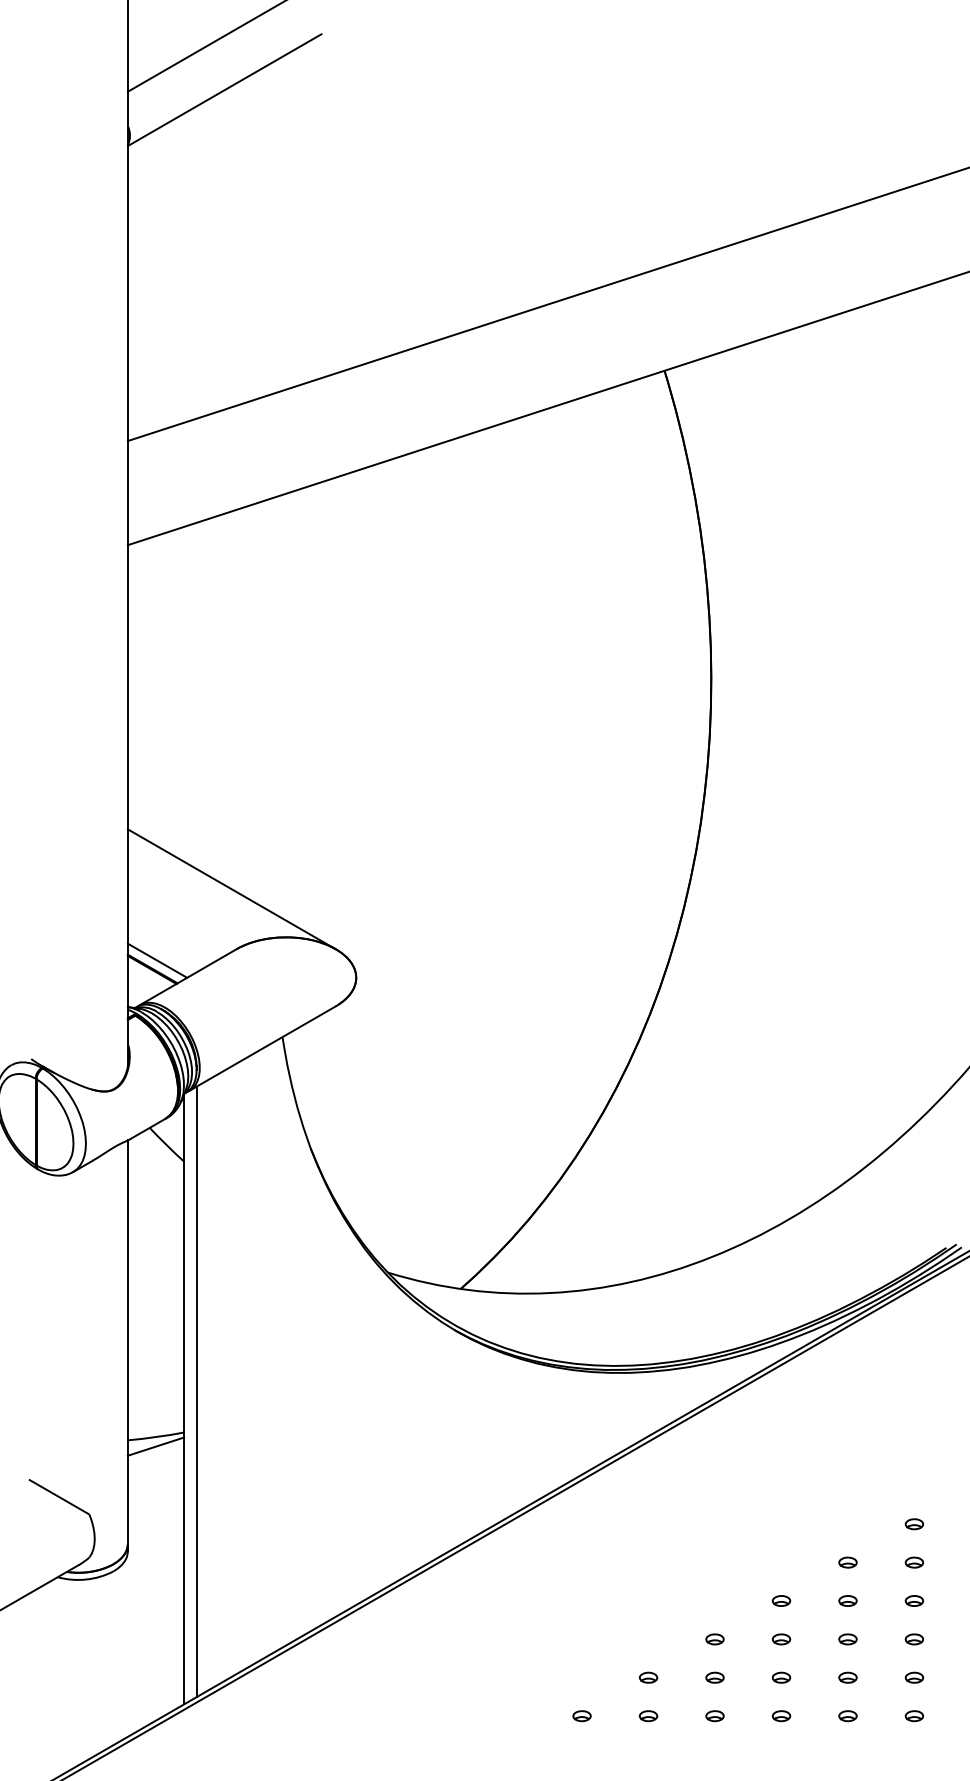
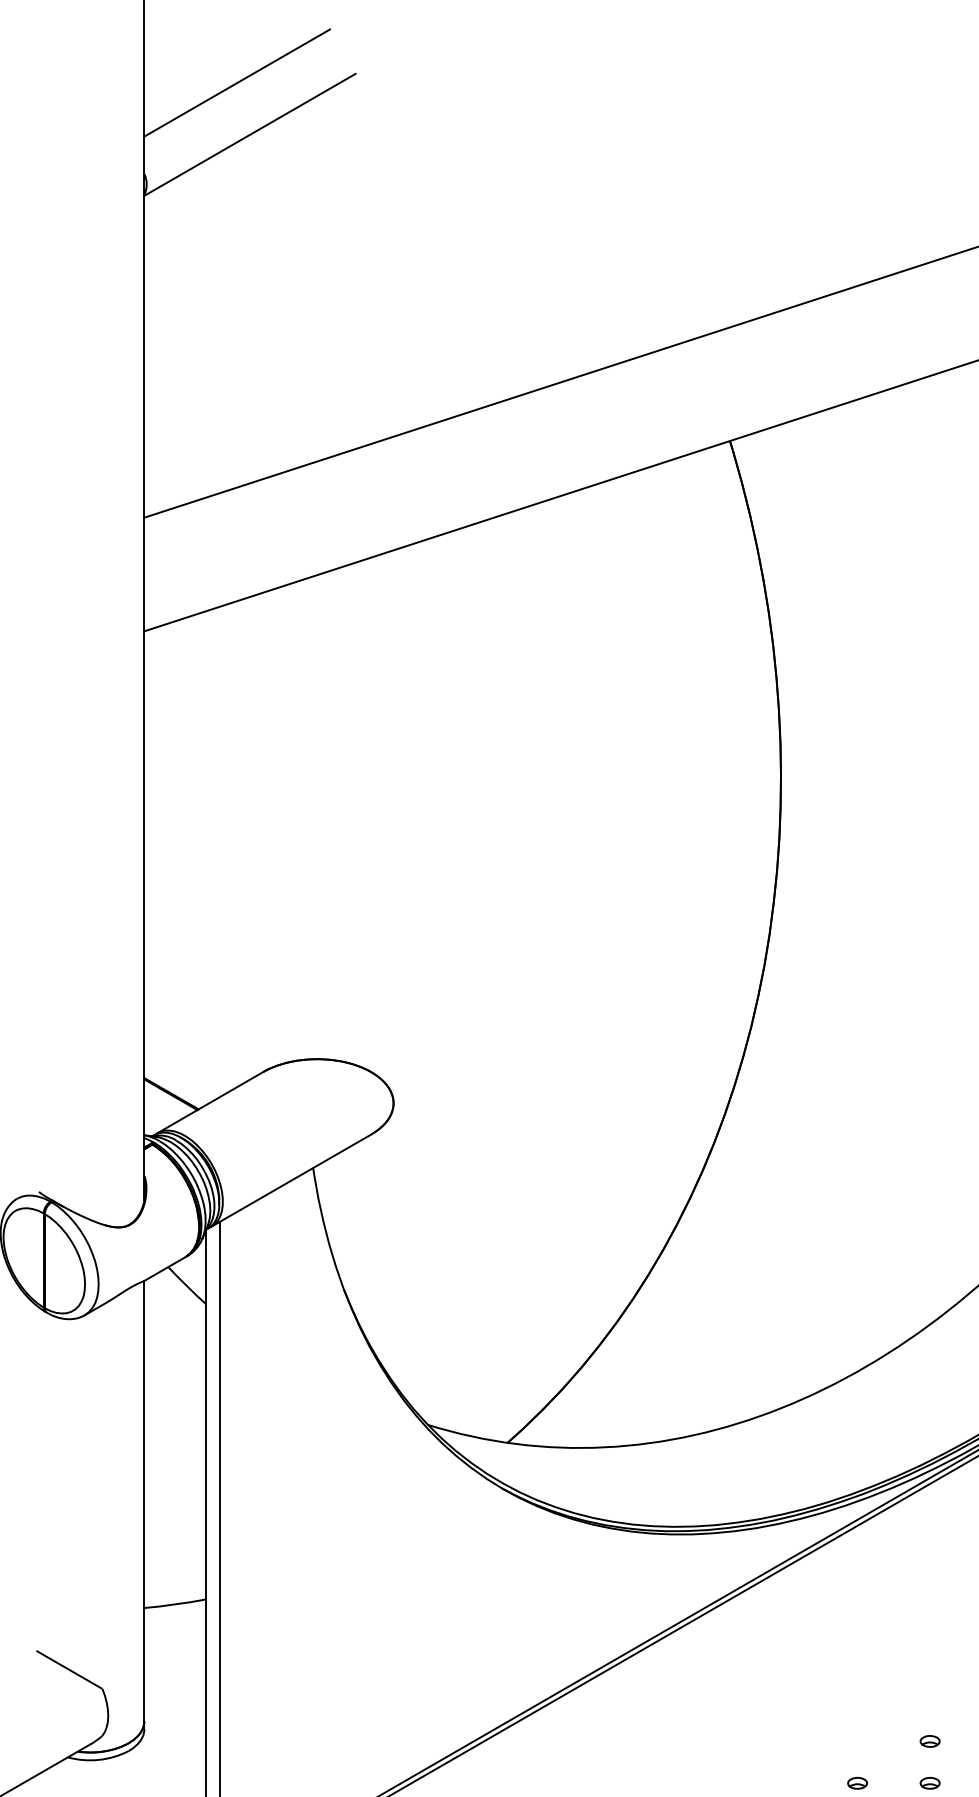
line: (231, 889) -> (257, 1006), removed
line: (157, 960) -> (176, 1084), removed
line: (155, 1446) -> (174, 1614), removed

